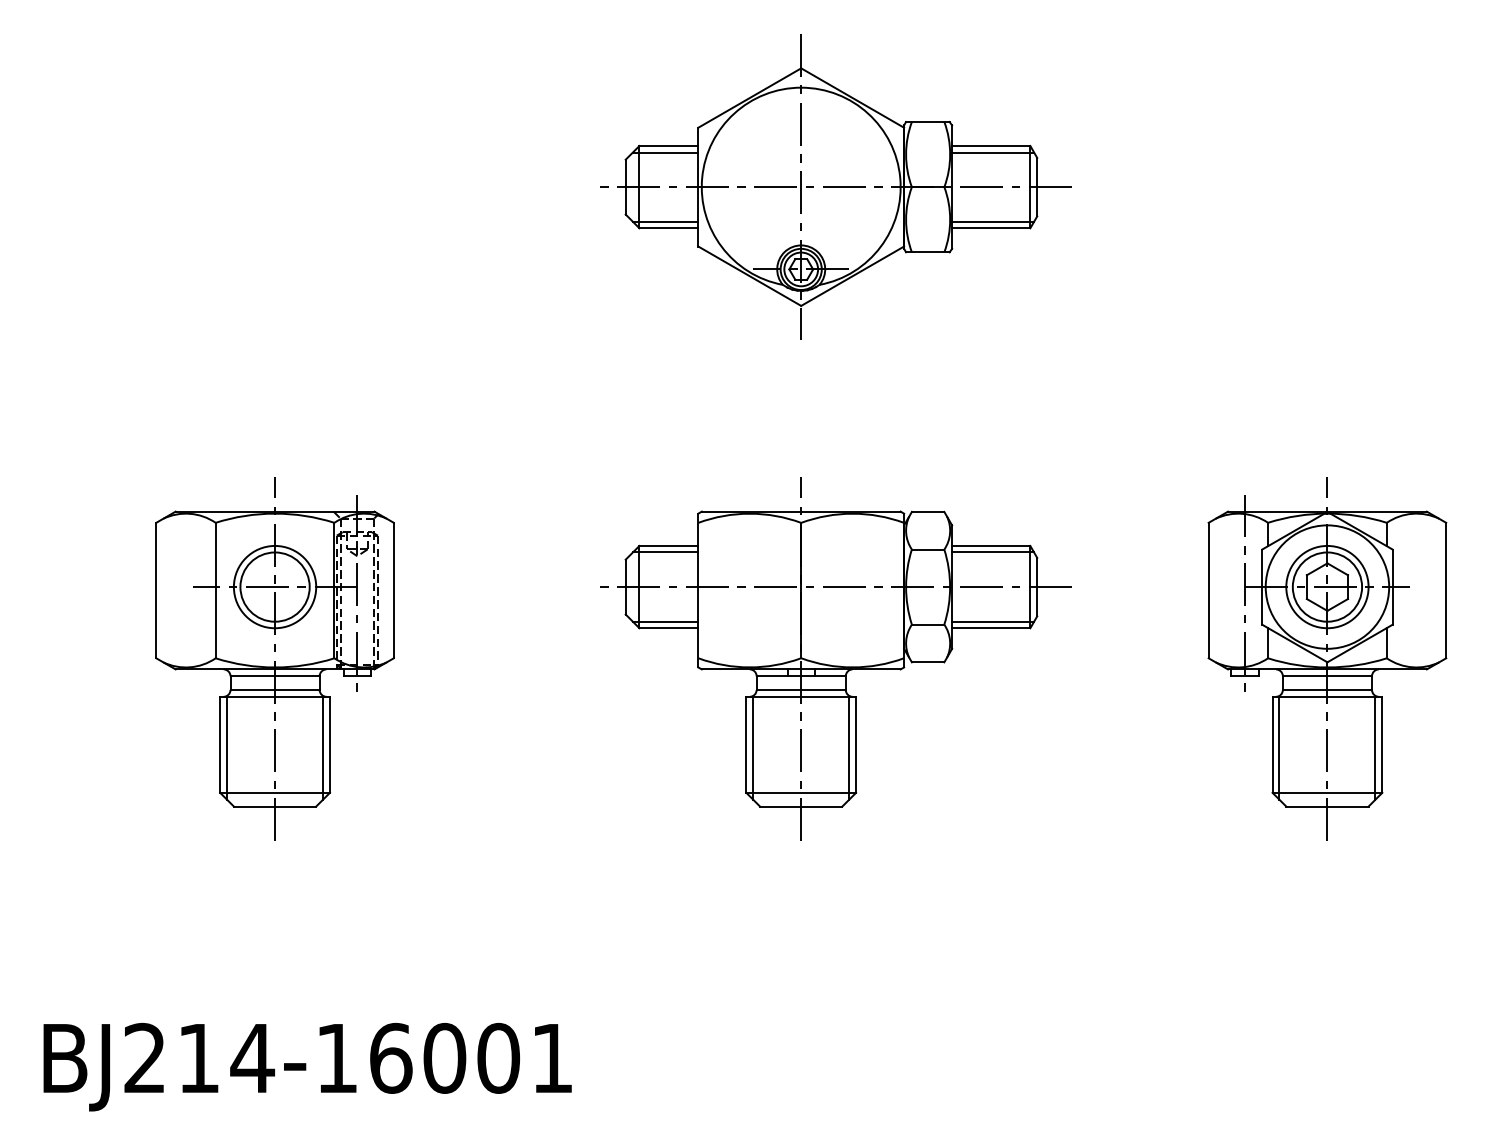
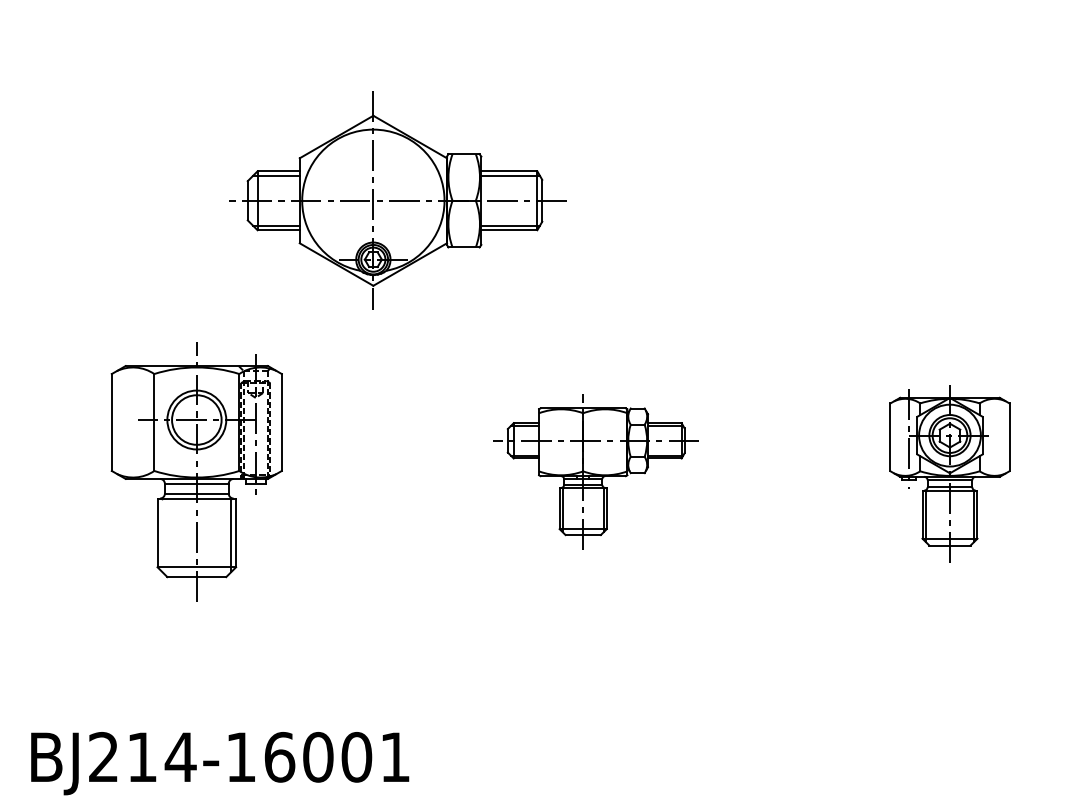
part: (834, 186) -> (397, 200), moved
part: (834, 659) -> (597, 471), size x0.6
part: (1326, 659) -> (949, 471), size x0.7
line: (227, 748) -> (162, 535), removed

